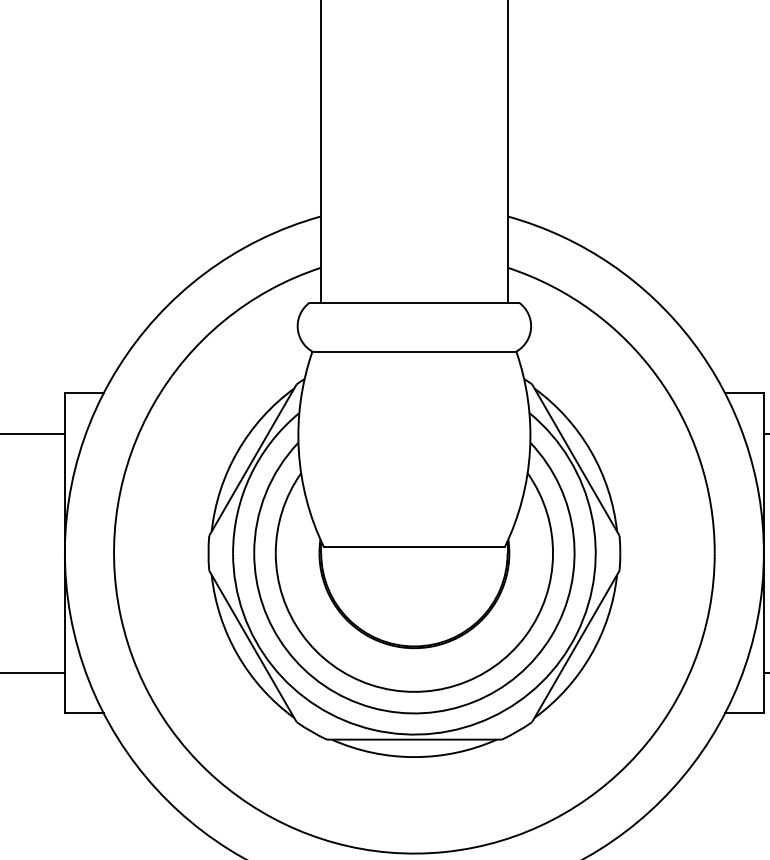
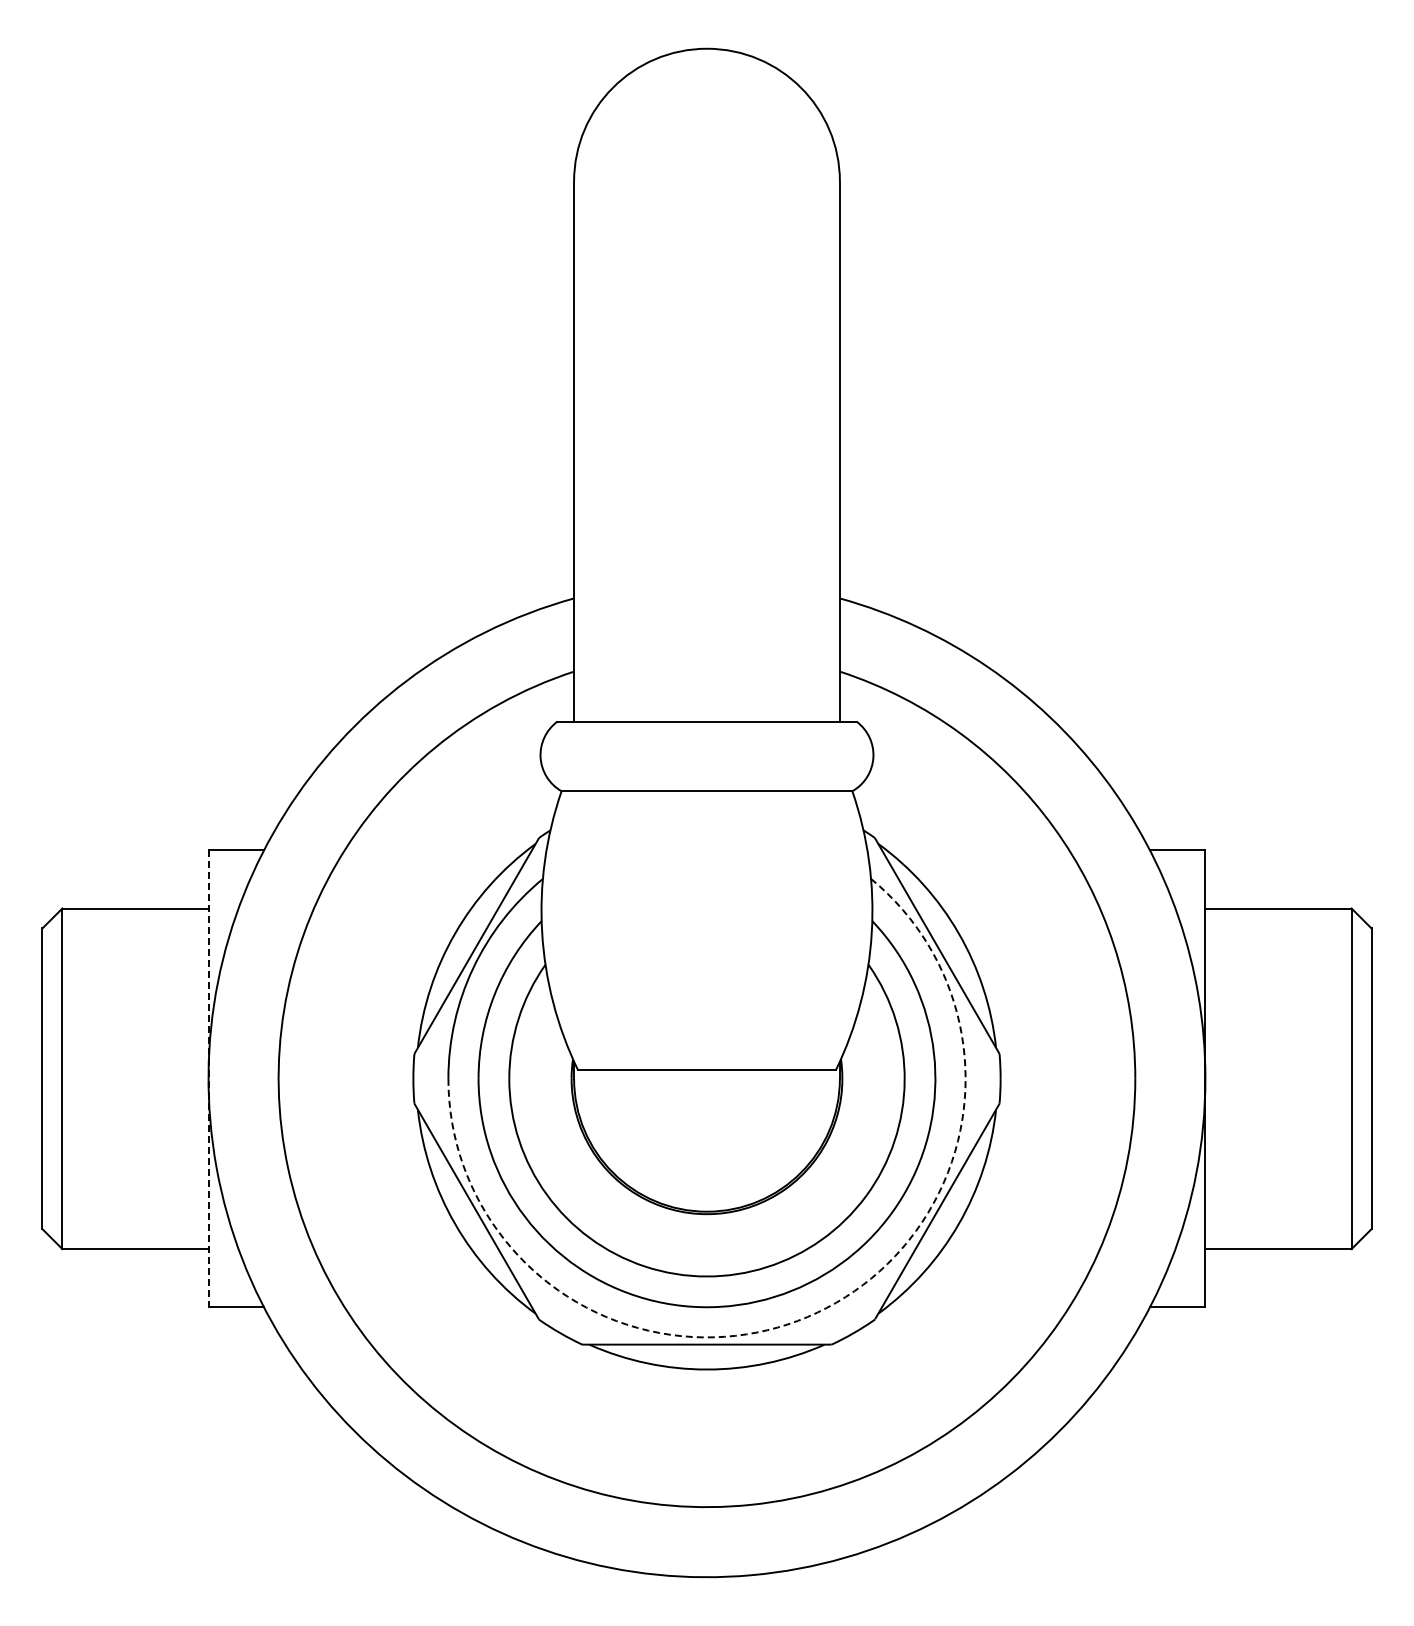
line: (64, 553) -> (208, 1079), solid -> dashed
arc: (491, 717) -> (817, 1312), solid -> dashed

